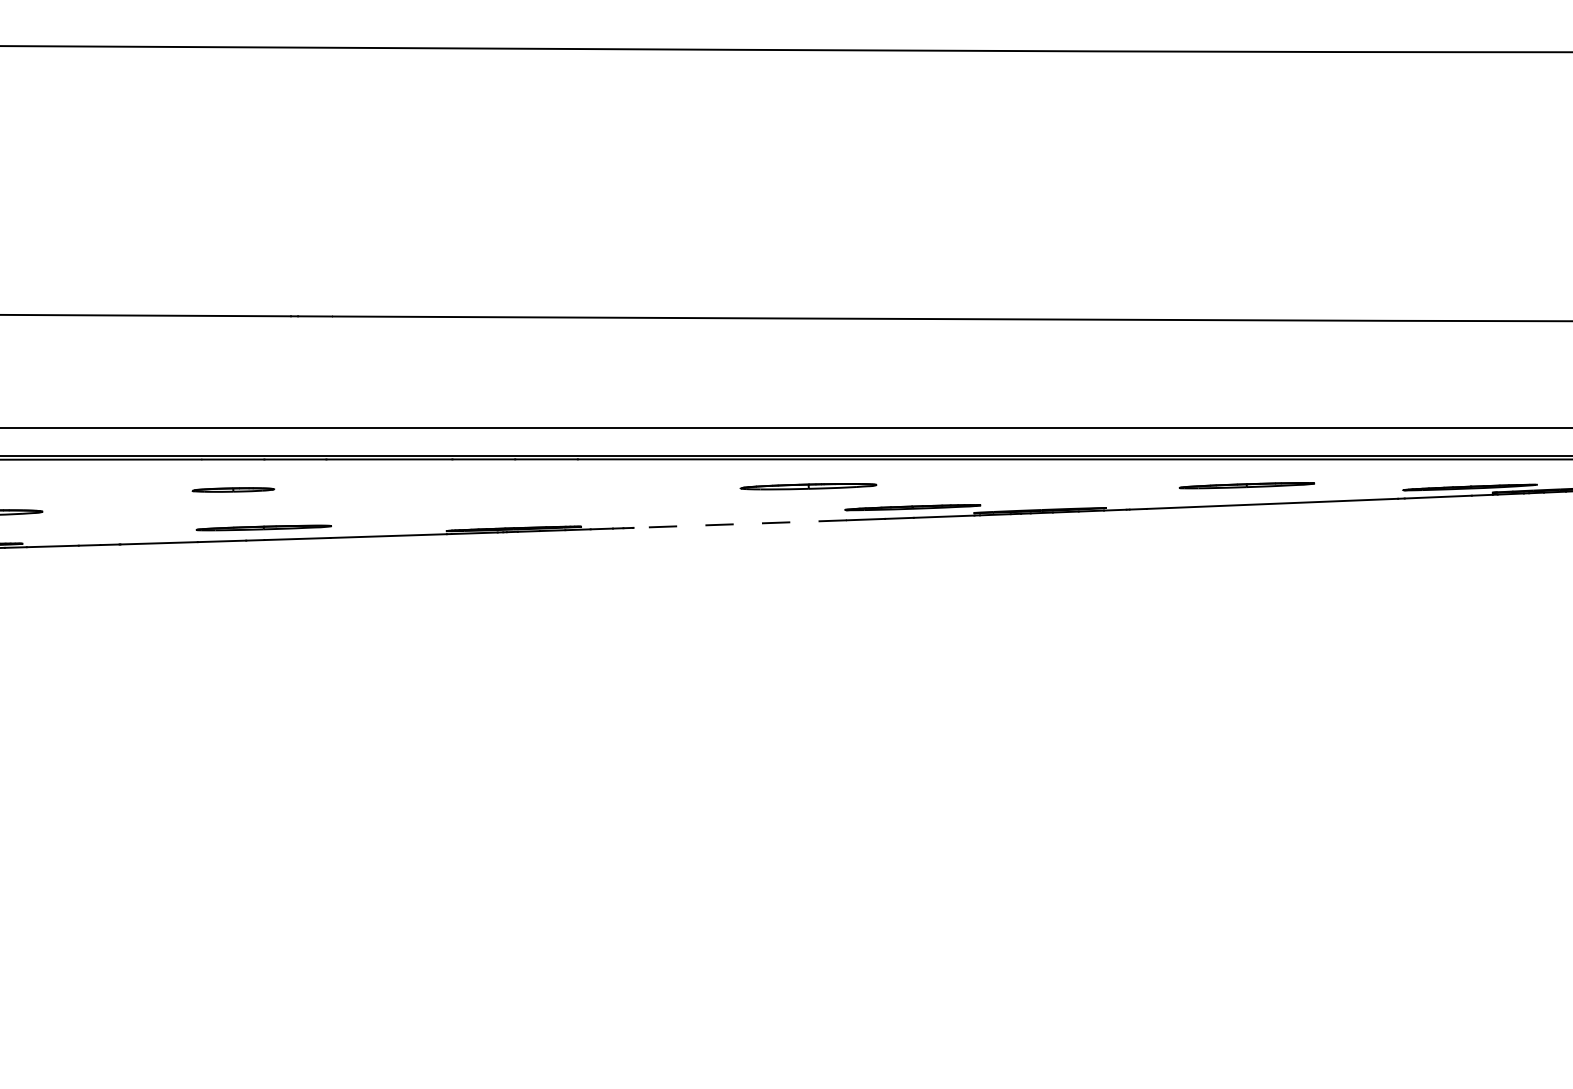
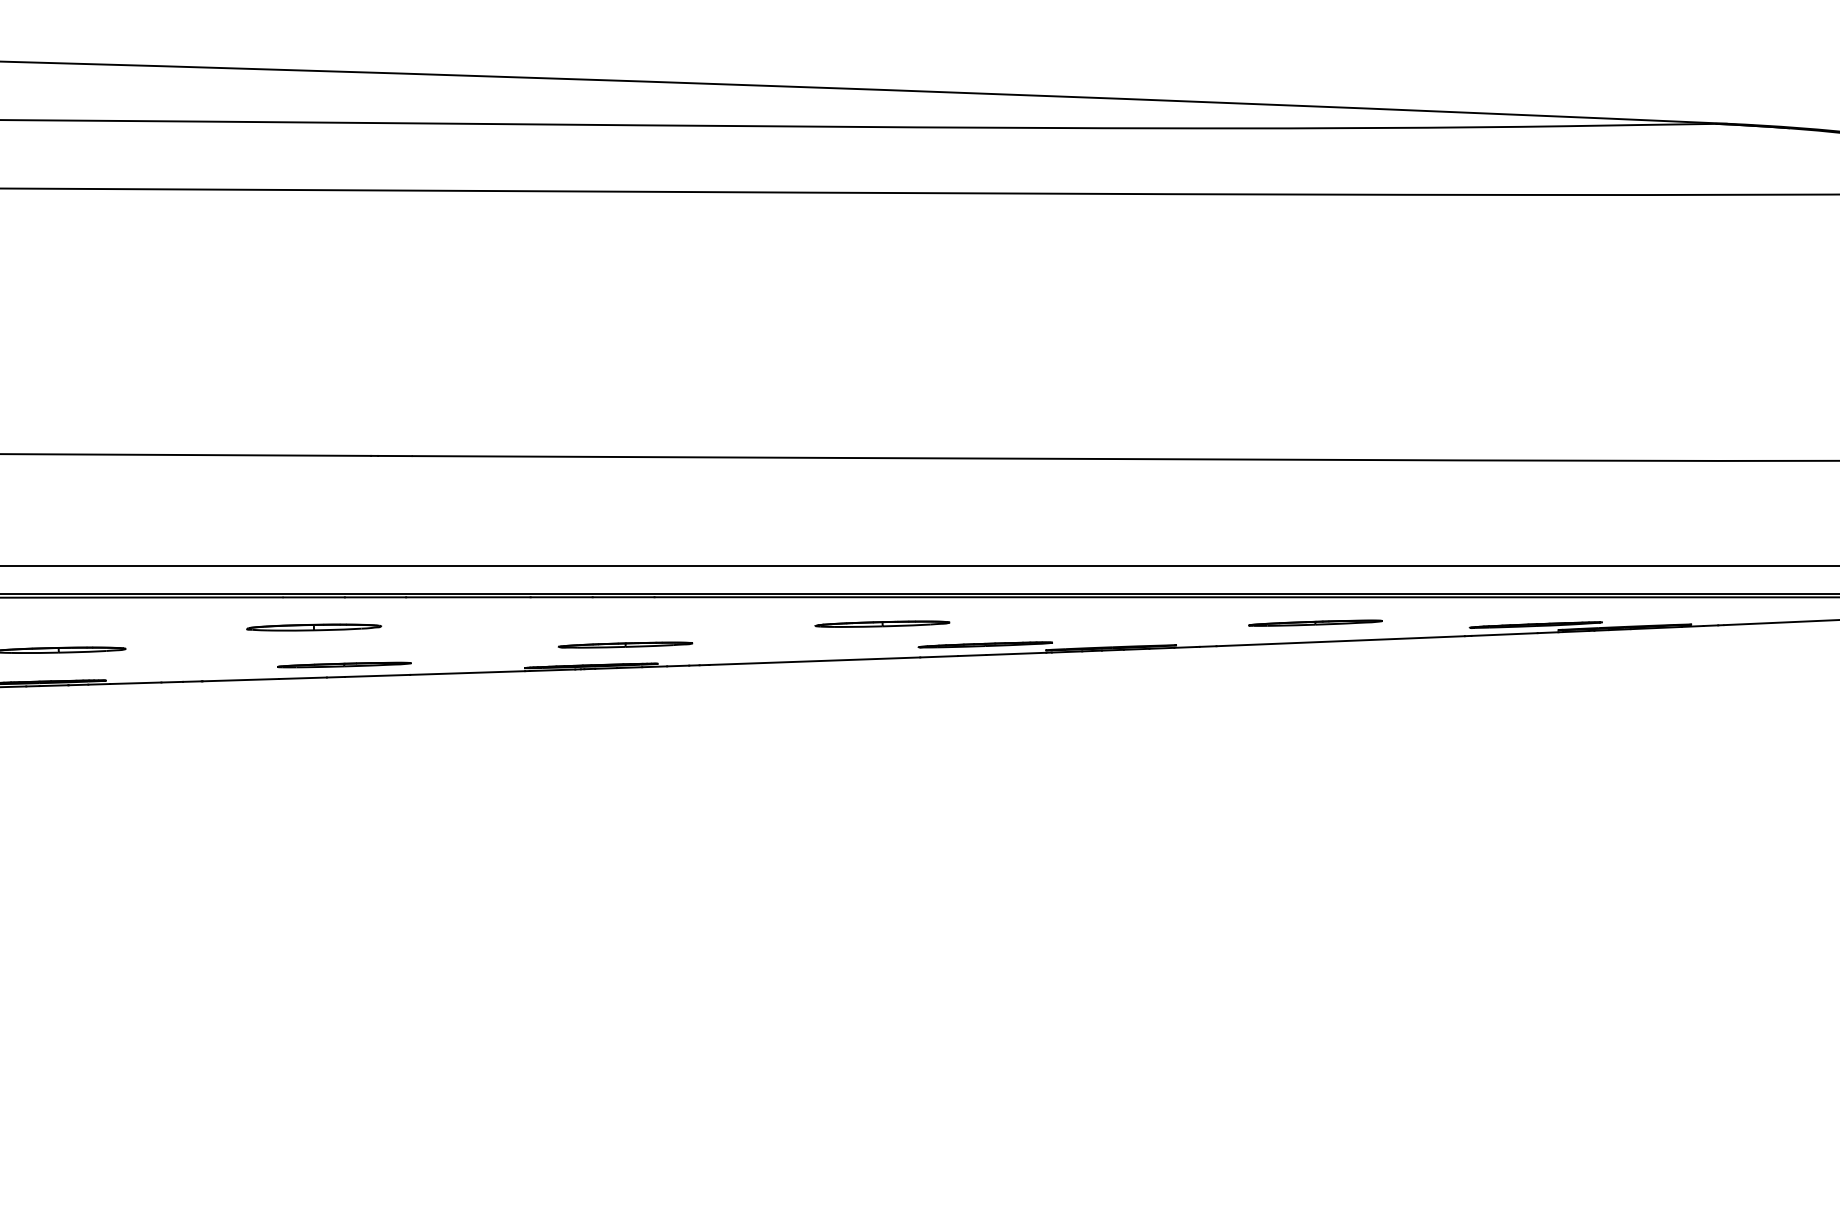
part: (233, 489) -> (314, 627), size x1.67
part: (548, 507) -> (625, 644), added
line: (739, 524) -> (814, 661), dashed -> solid

